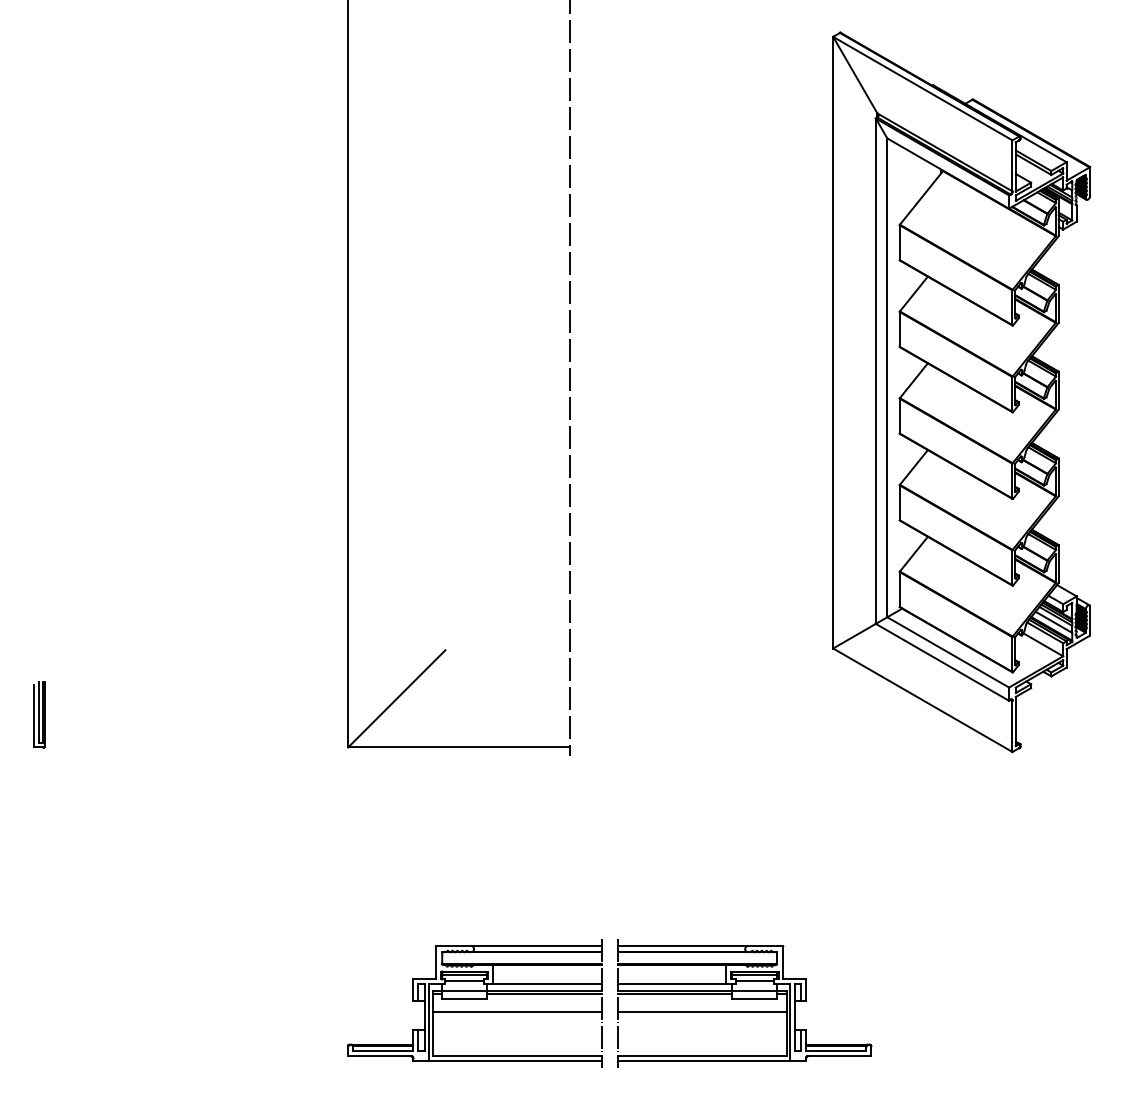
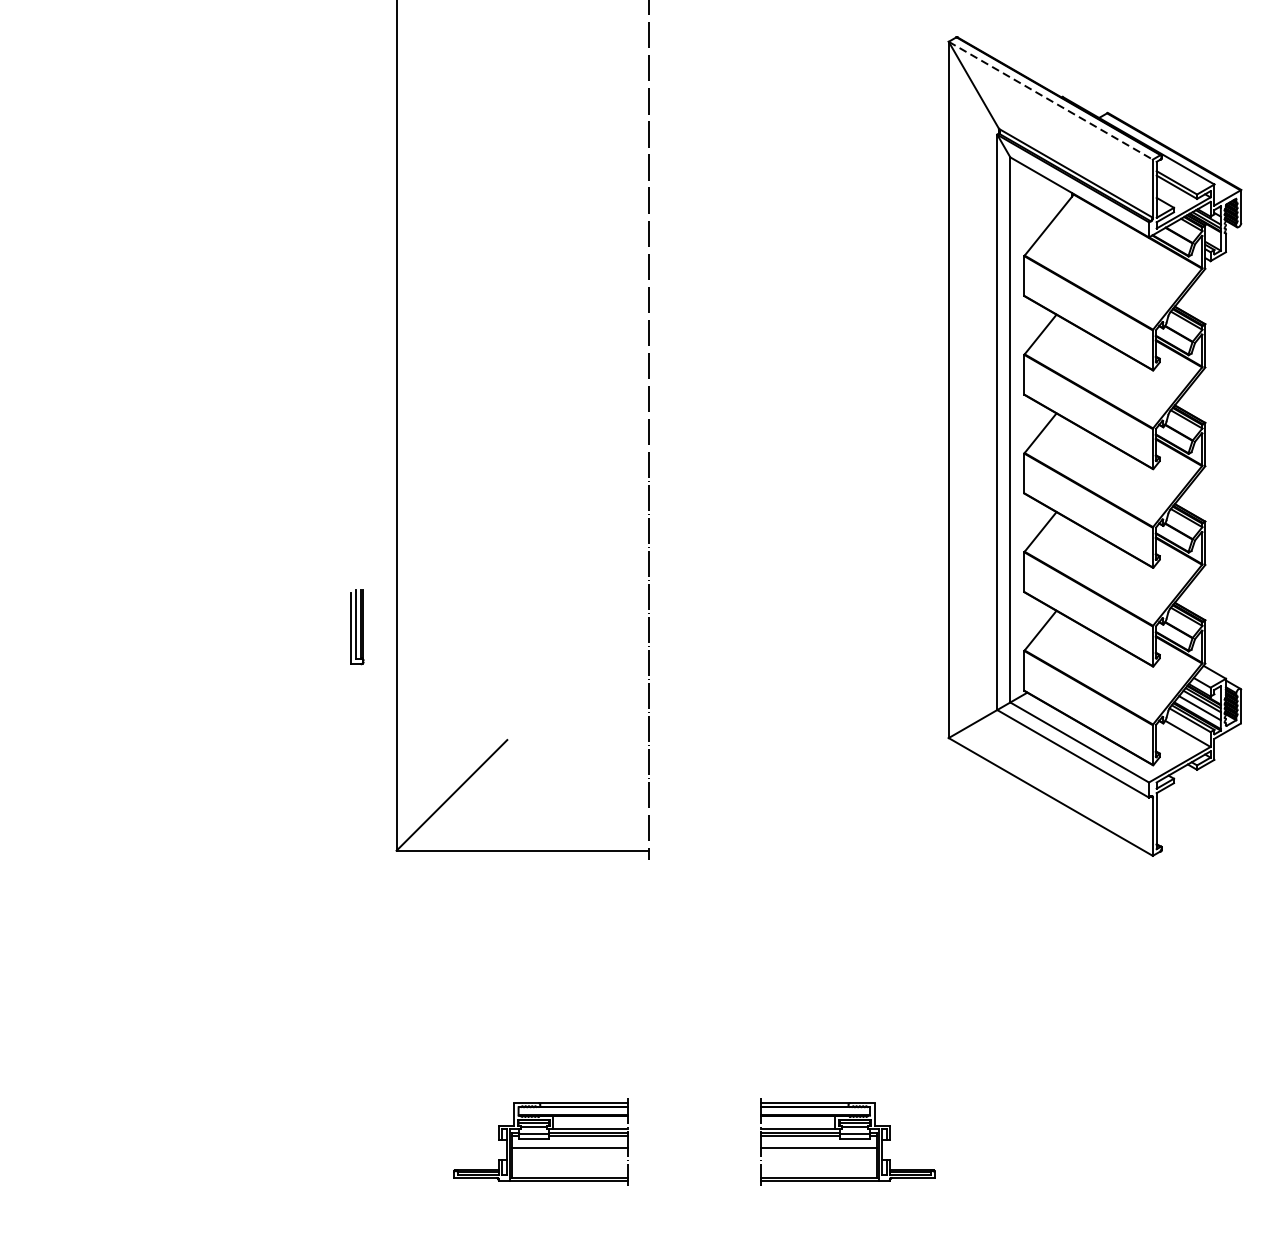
line: (922, 88) -> (1050, 100), solid -> dashed
part: (39, 714) -> (357, 626), moved
part: (474, 1003) -> (540, 1142), size x0.6
part: (744, 1003) -> (847, 1142), size x0.6

